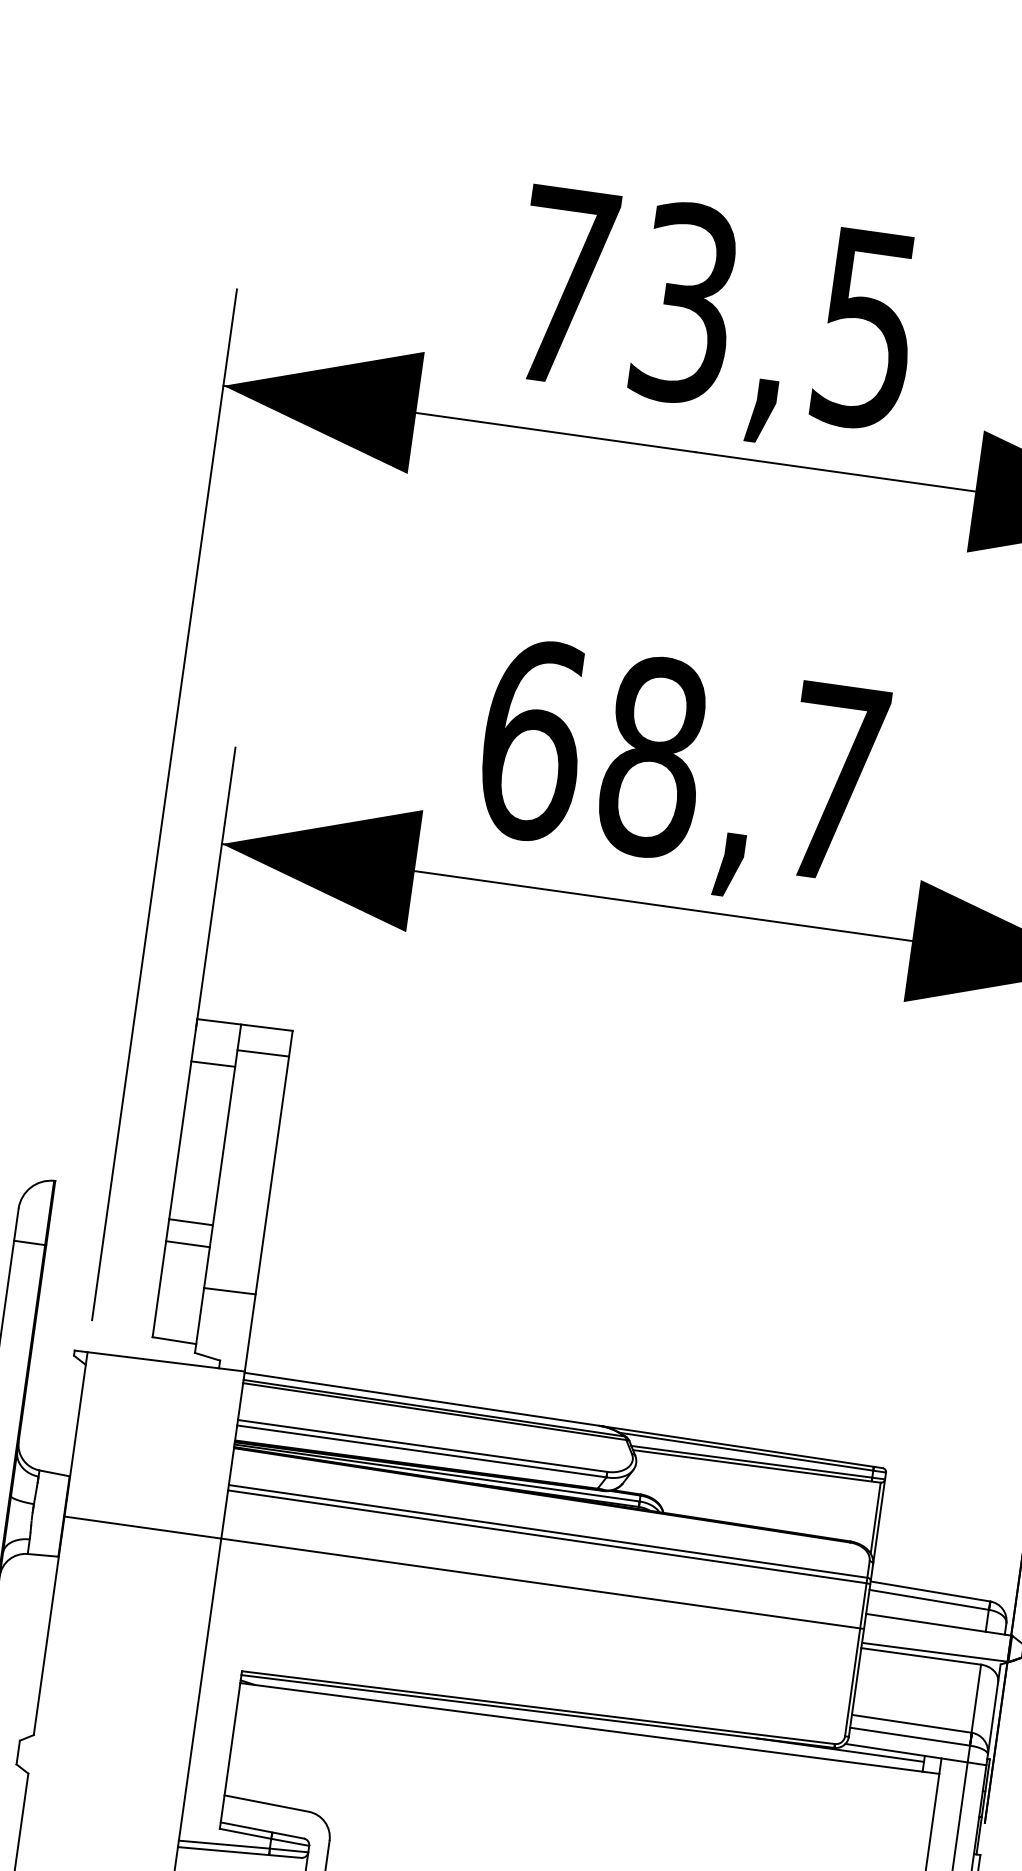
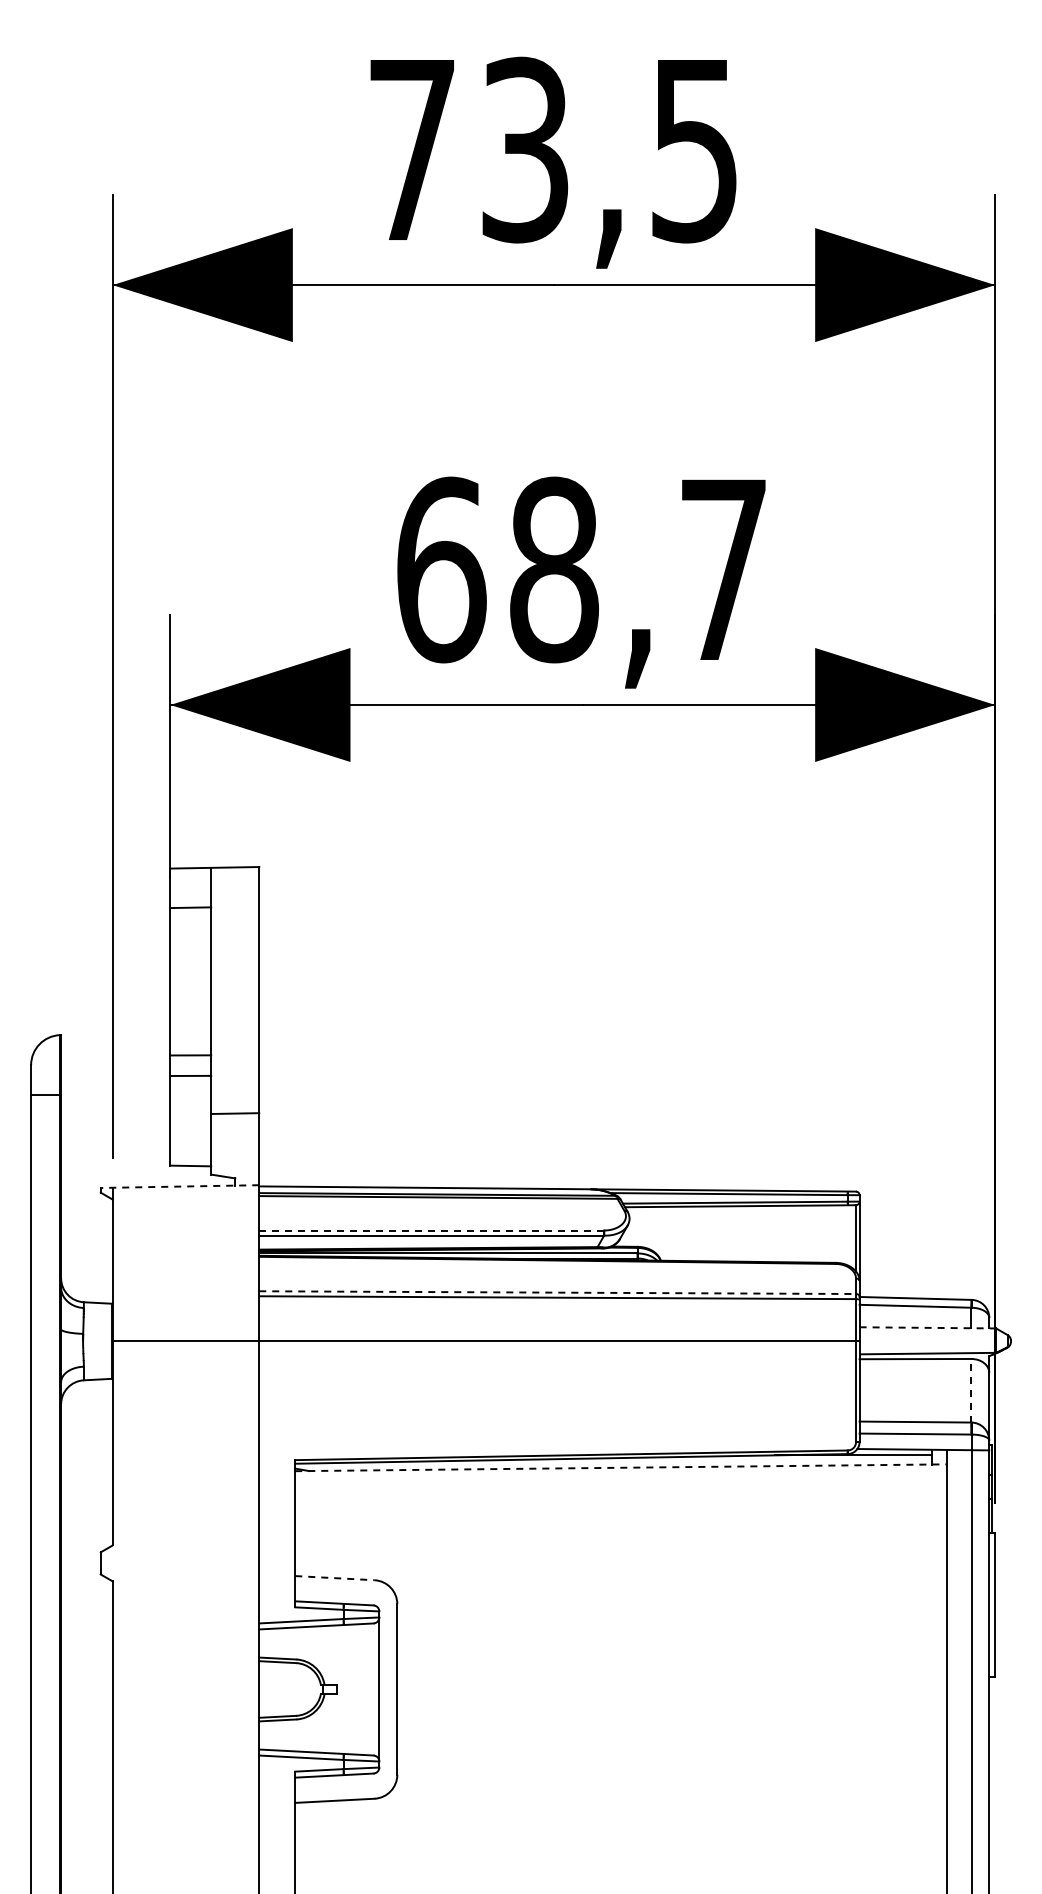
line: (263, 1053) -> (235, 891), removed
line: (159, 1360) -> (179, 1186), solid -> dashed
line: (423, 1446) -> (432, 1230), solid -> dashed
line: (549, 1531) -> (558, 1292), solid -> dashed
line: (939, 1624) -> (928, 1327), solid -> dashed
line: (976, 1698) -> (971, 1390), solid -> dashed
line: (590, 1728) -> (621, 1467), solid -> dashed
line: (266, 1803) -> (334, 1578), solid -> dashed

